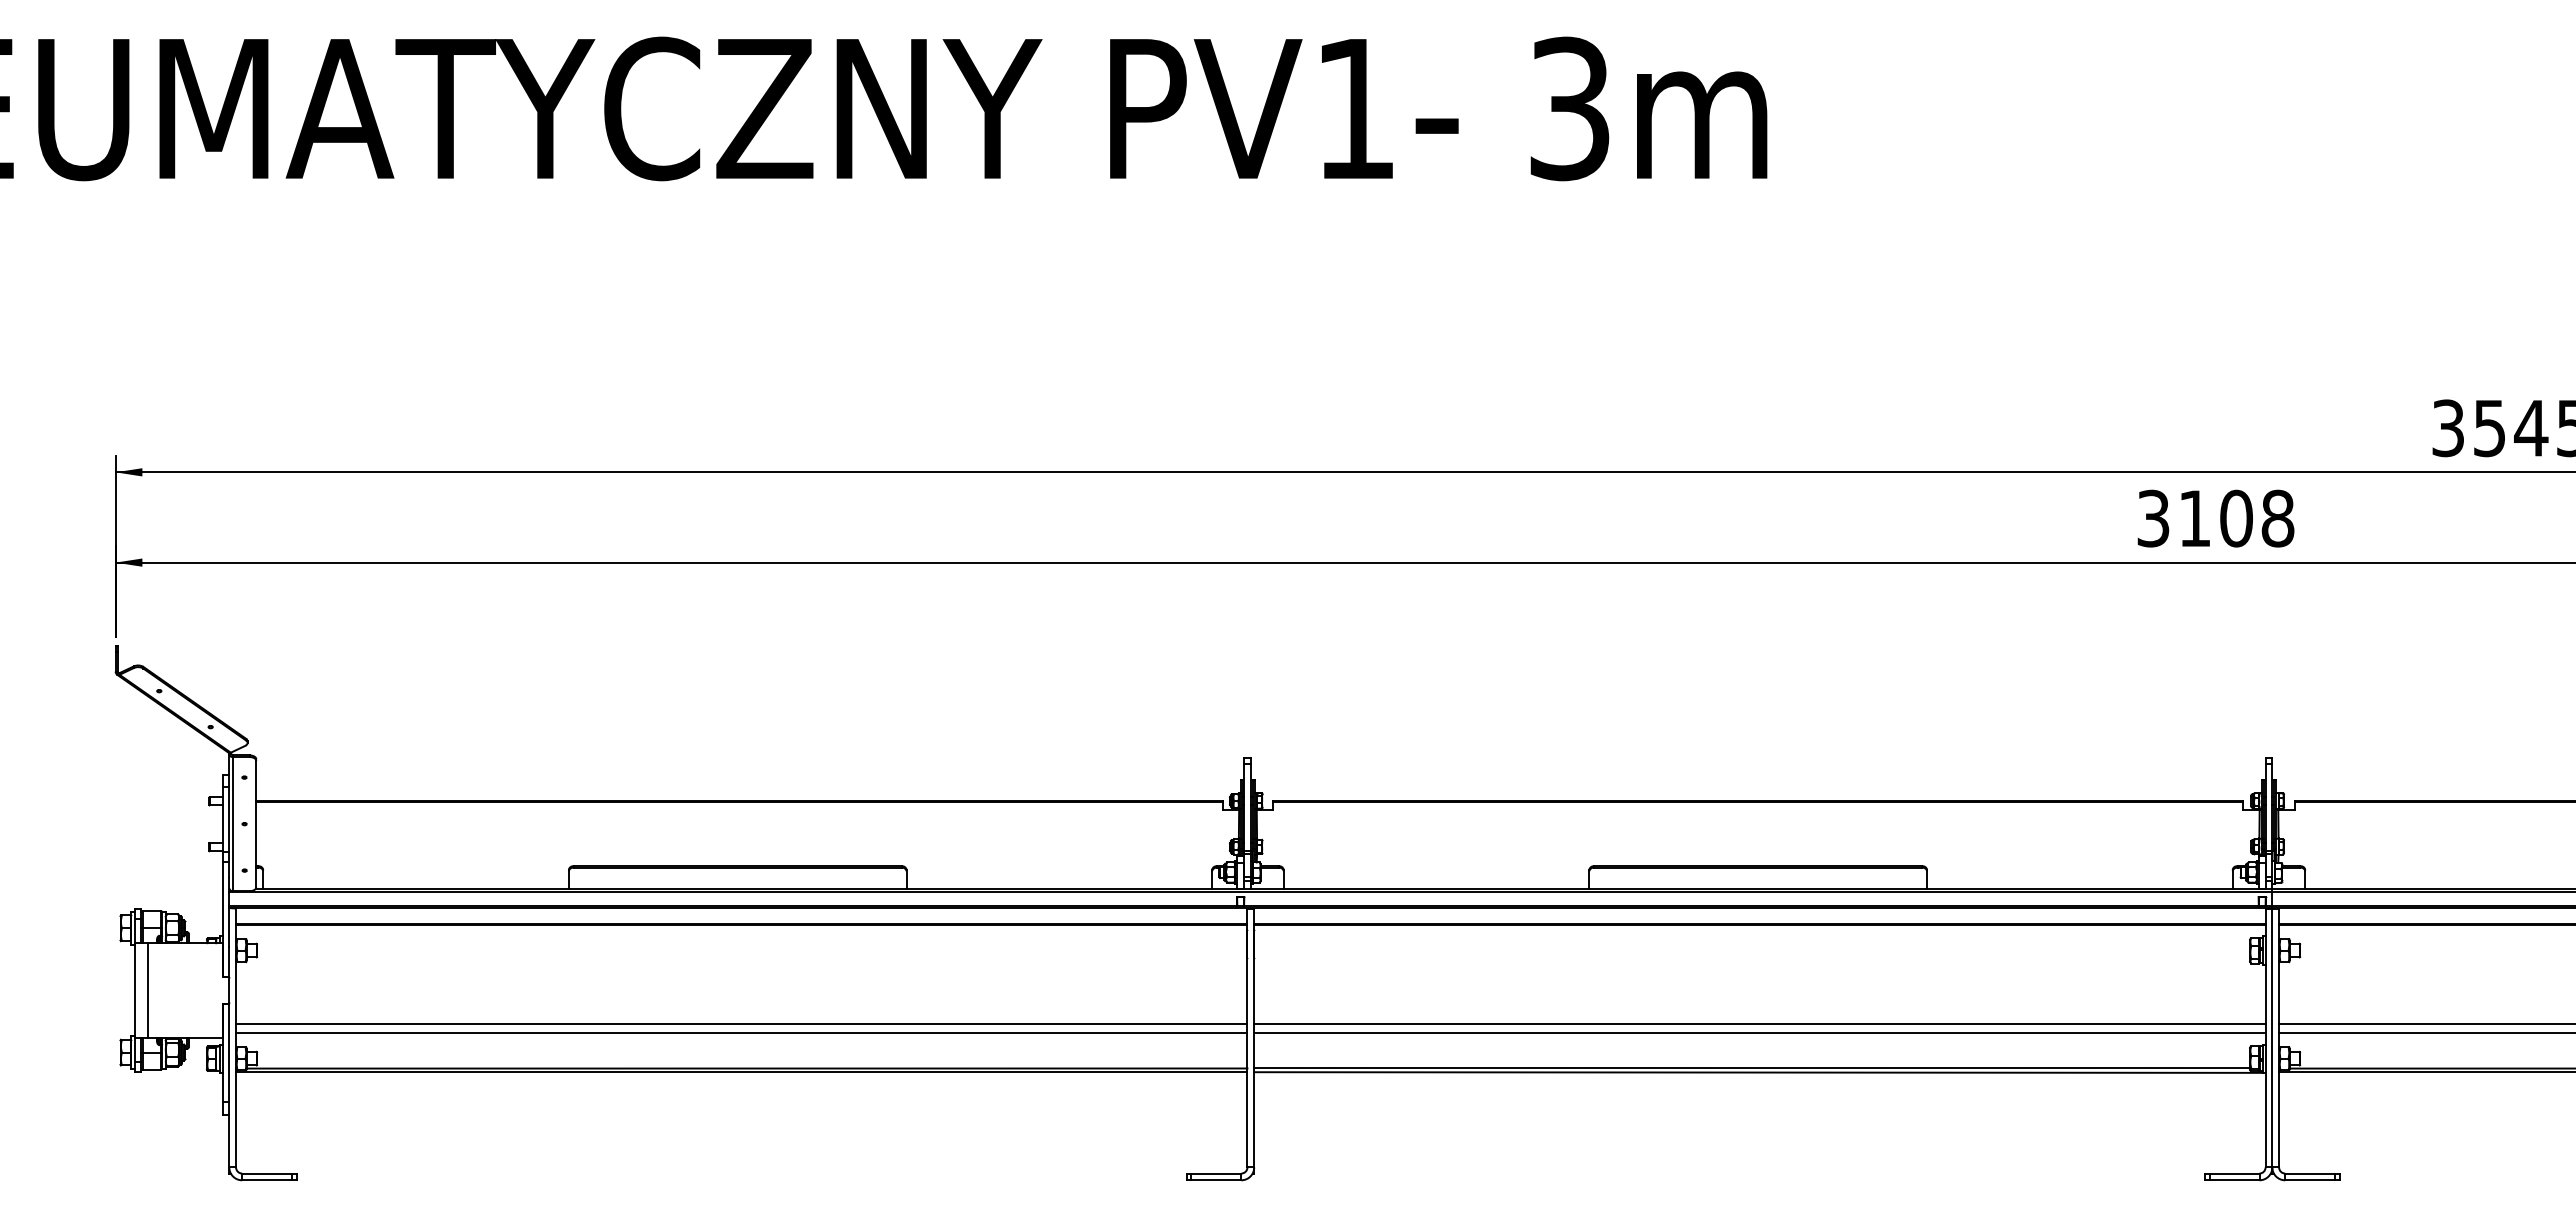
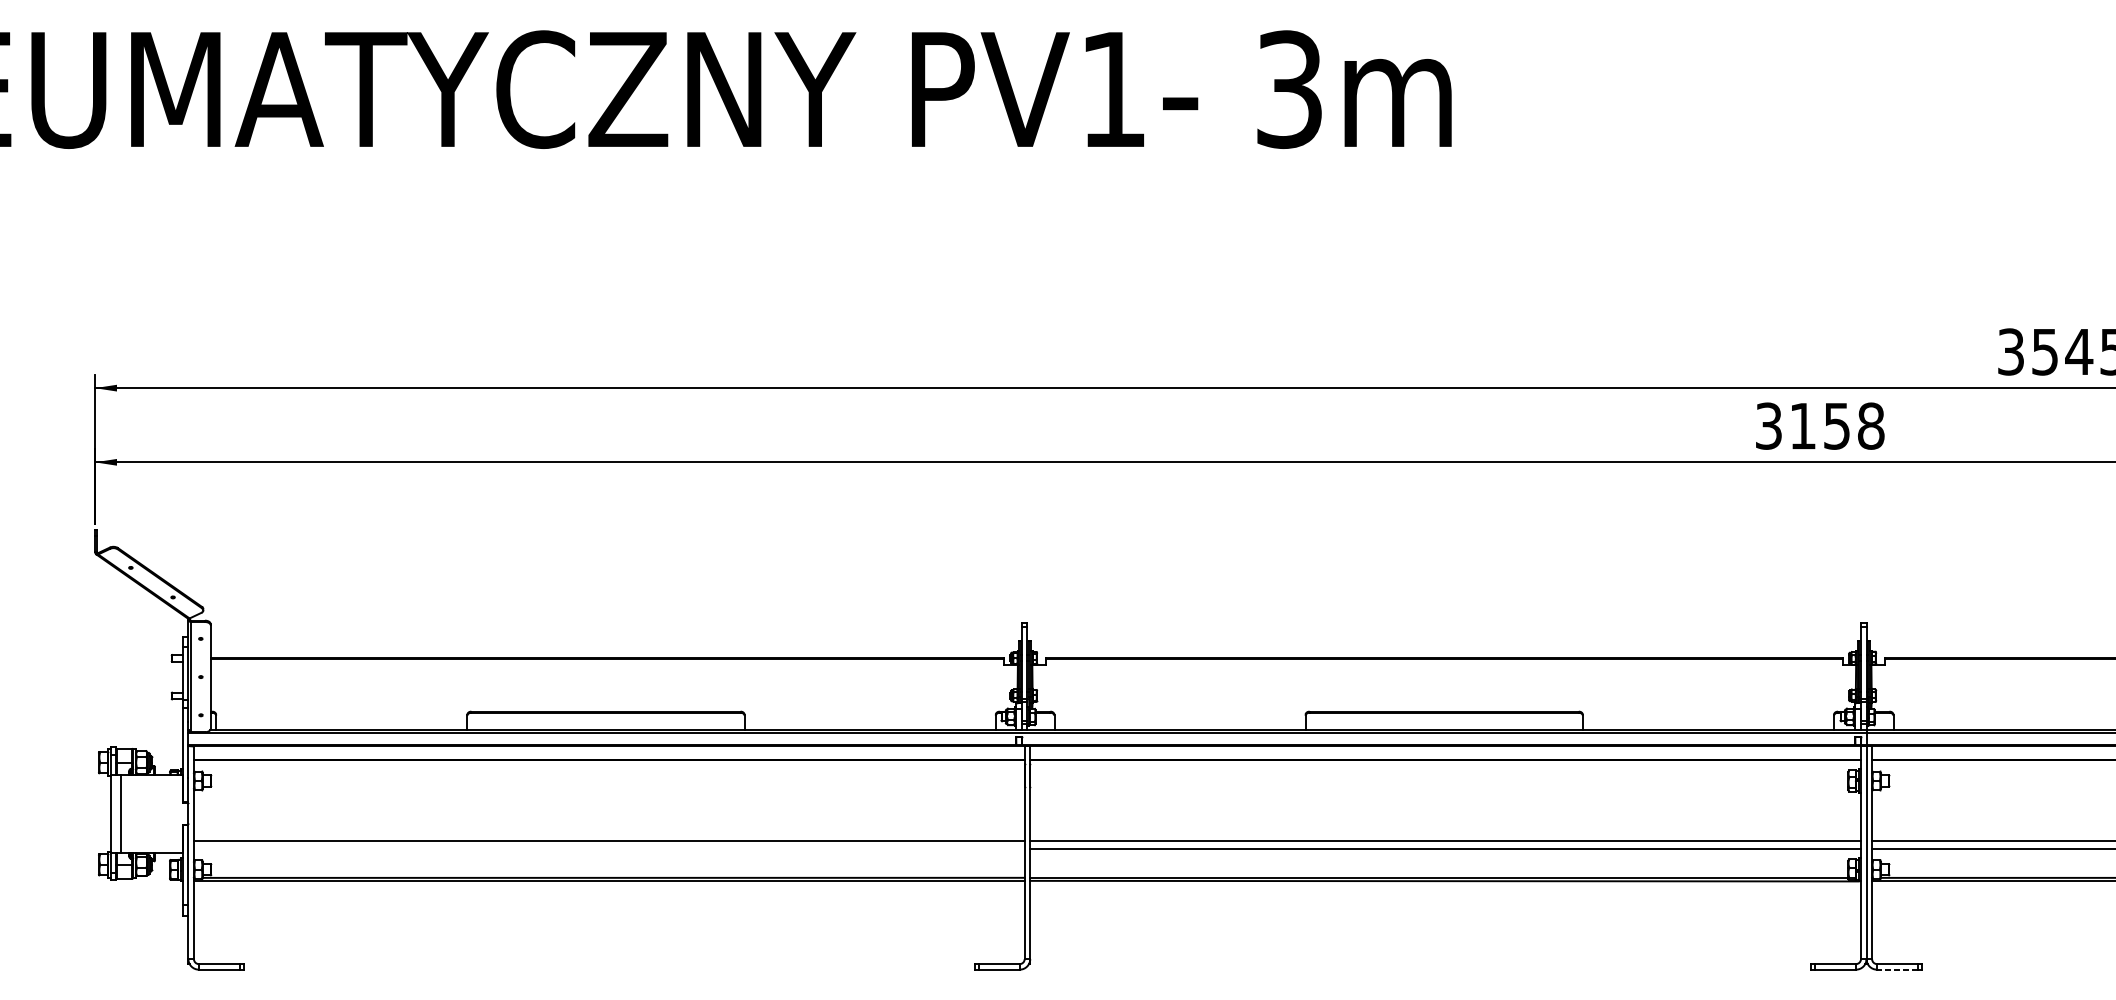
text: (2236, 518) -> (1837, 426), 3108 -> 3158
line: (741, 1033) -> (609, 849), removed
line: (2310, 1180) -> (1897, 969), solid -> dashed

